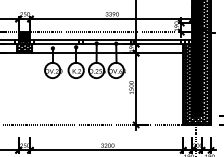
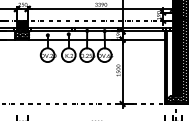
hatch: (188, 79) -> (169, 63), removed

